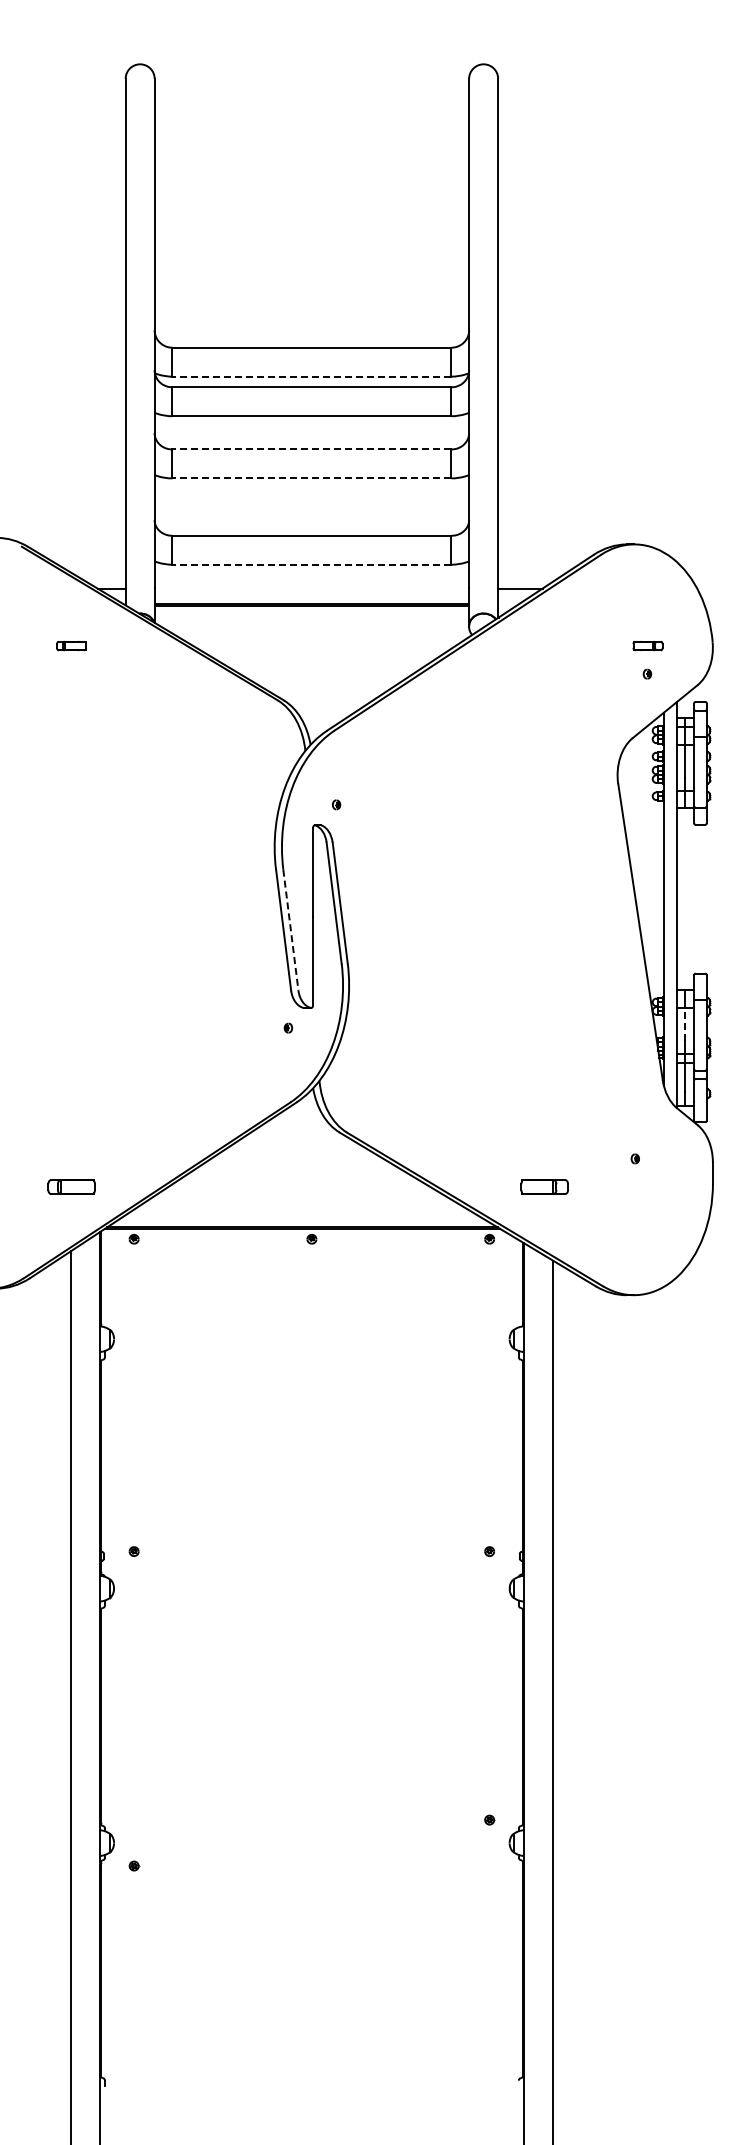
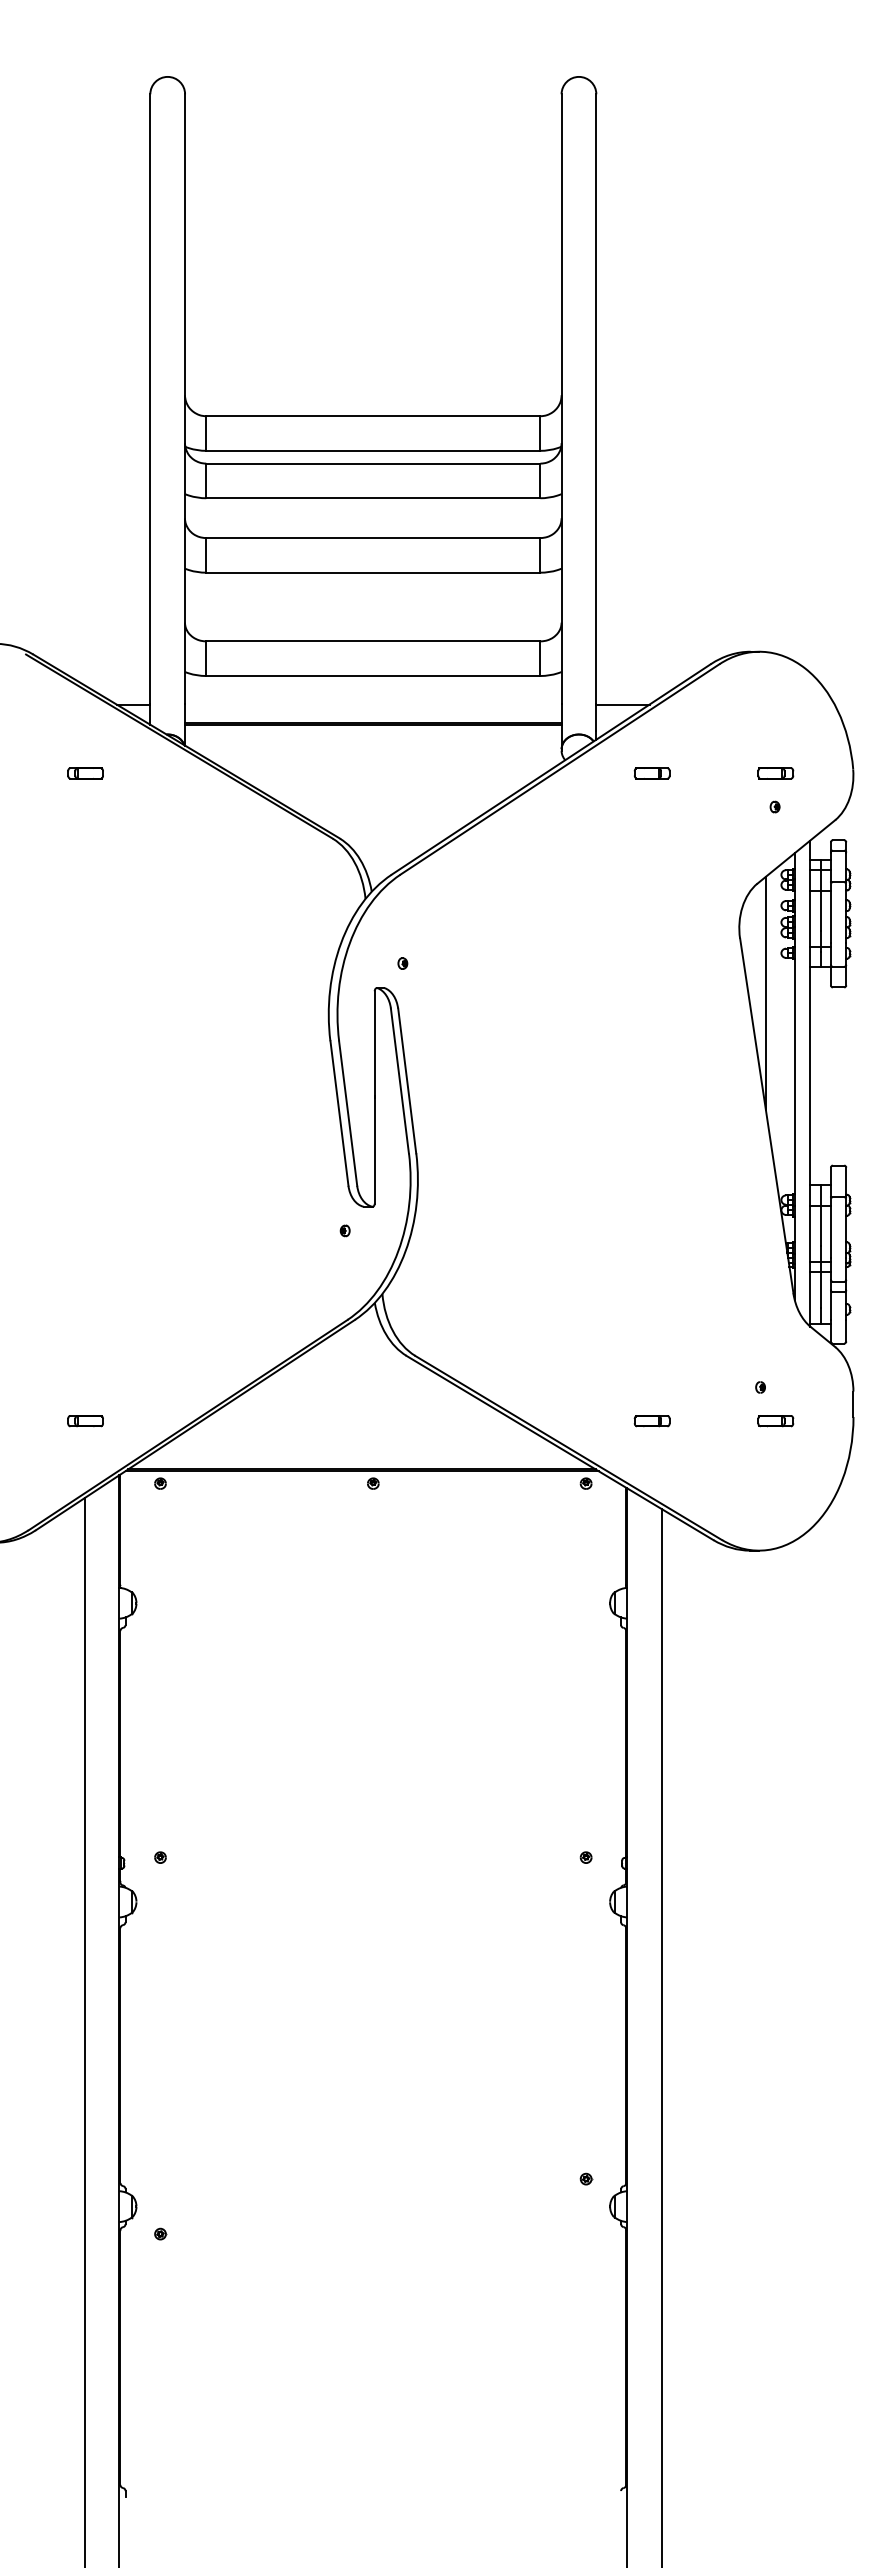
line: (311, 376) -> (372, 450), dashed -> solid
line: (311, 449) -> (372, 538), dashed -> solid
line: (311, 478) -> (372, 572), dashed -> solid
line: (311, 564) -> (372, 675), dashed -> solid
part: (544, 645) -> (651, 772), added
line: (639, 829) -> (765, 993), added
line: (290, 930) -> (347, 1113), dashed -> solid
line: (685, 1024) -> (820, 1226), dashed -> solid
part: (71, 1186) -> (85, 1420), size x0.62
part: (544, 1186) -> (651, 1420), size x0.62
part: (647, 1186) -> (775, 1420), added

